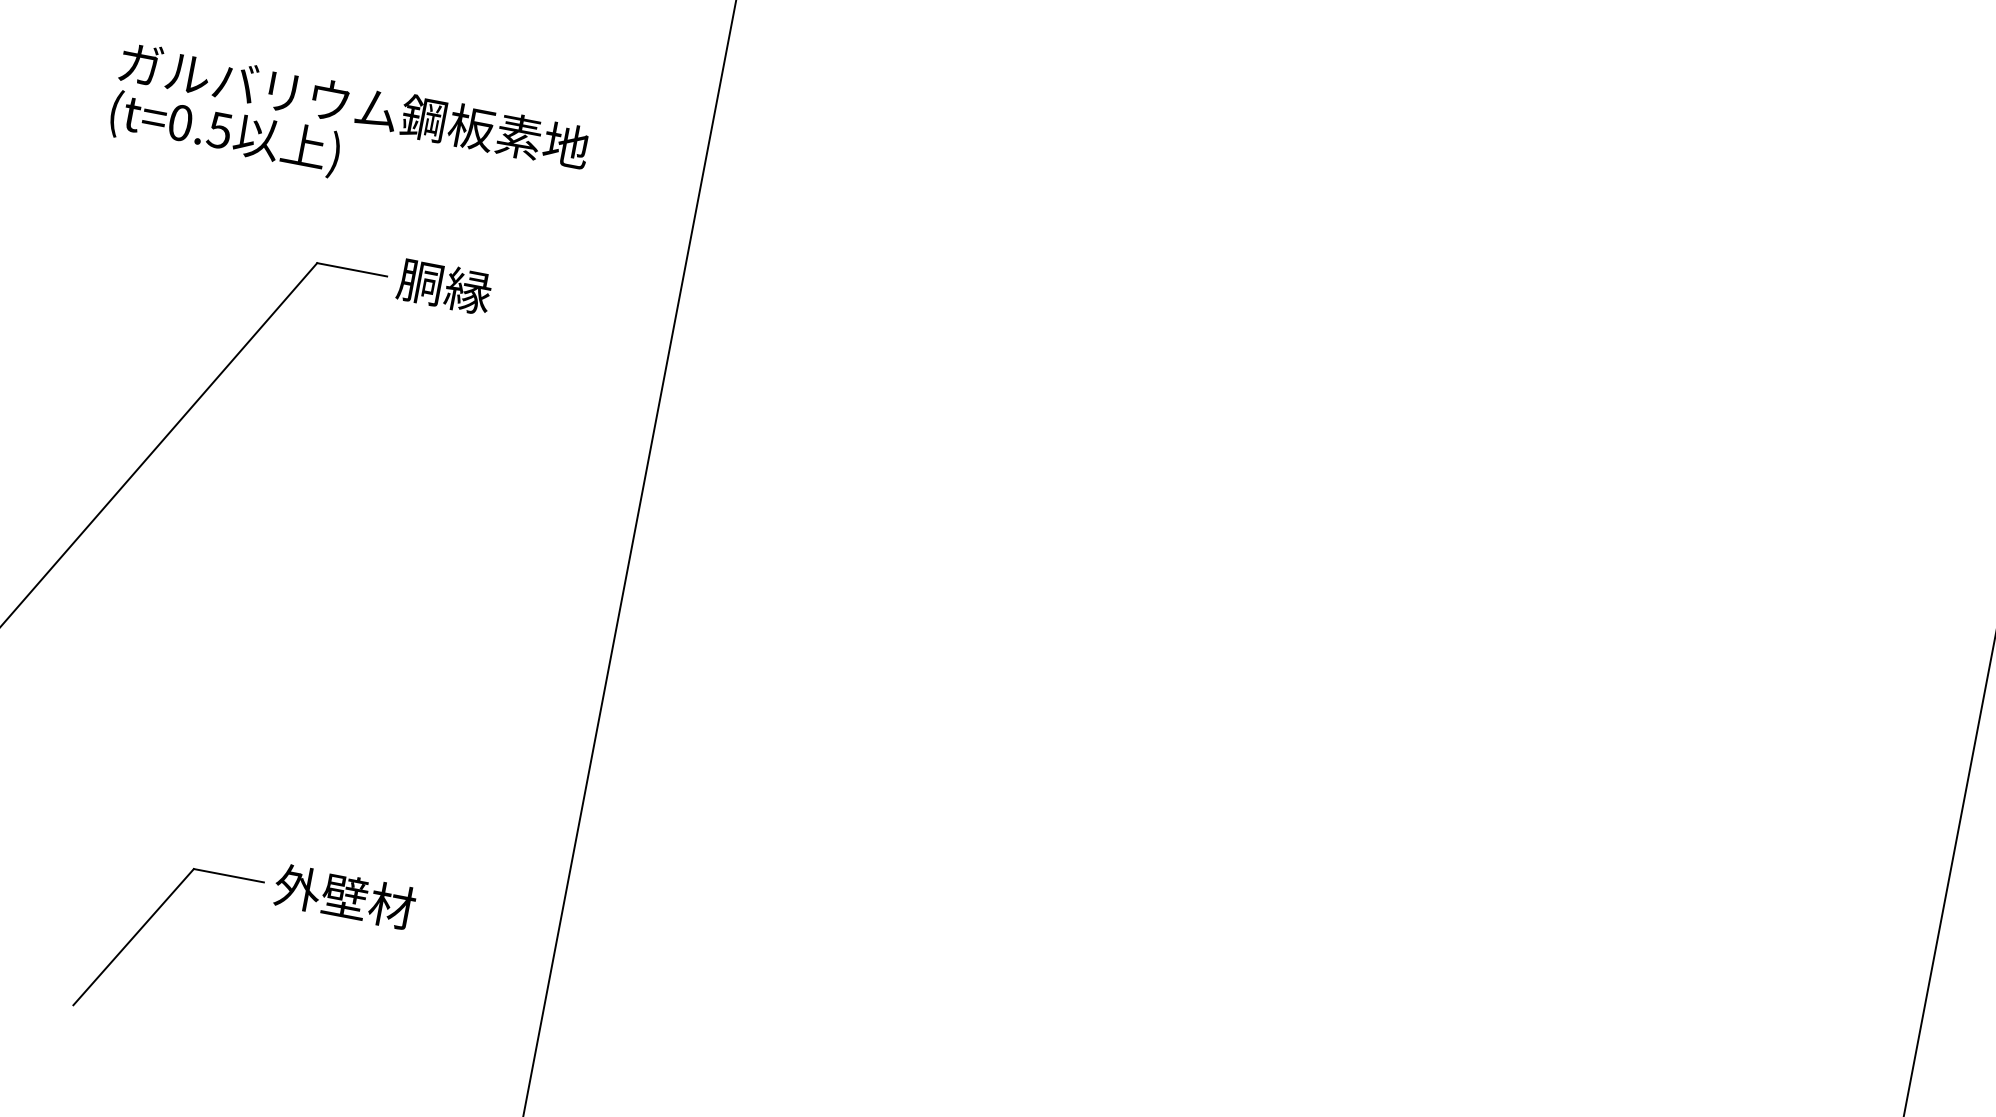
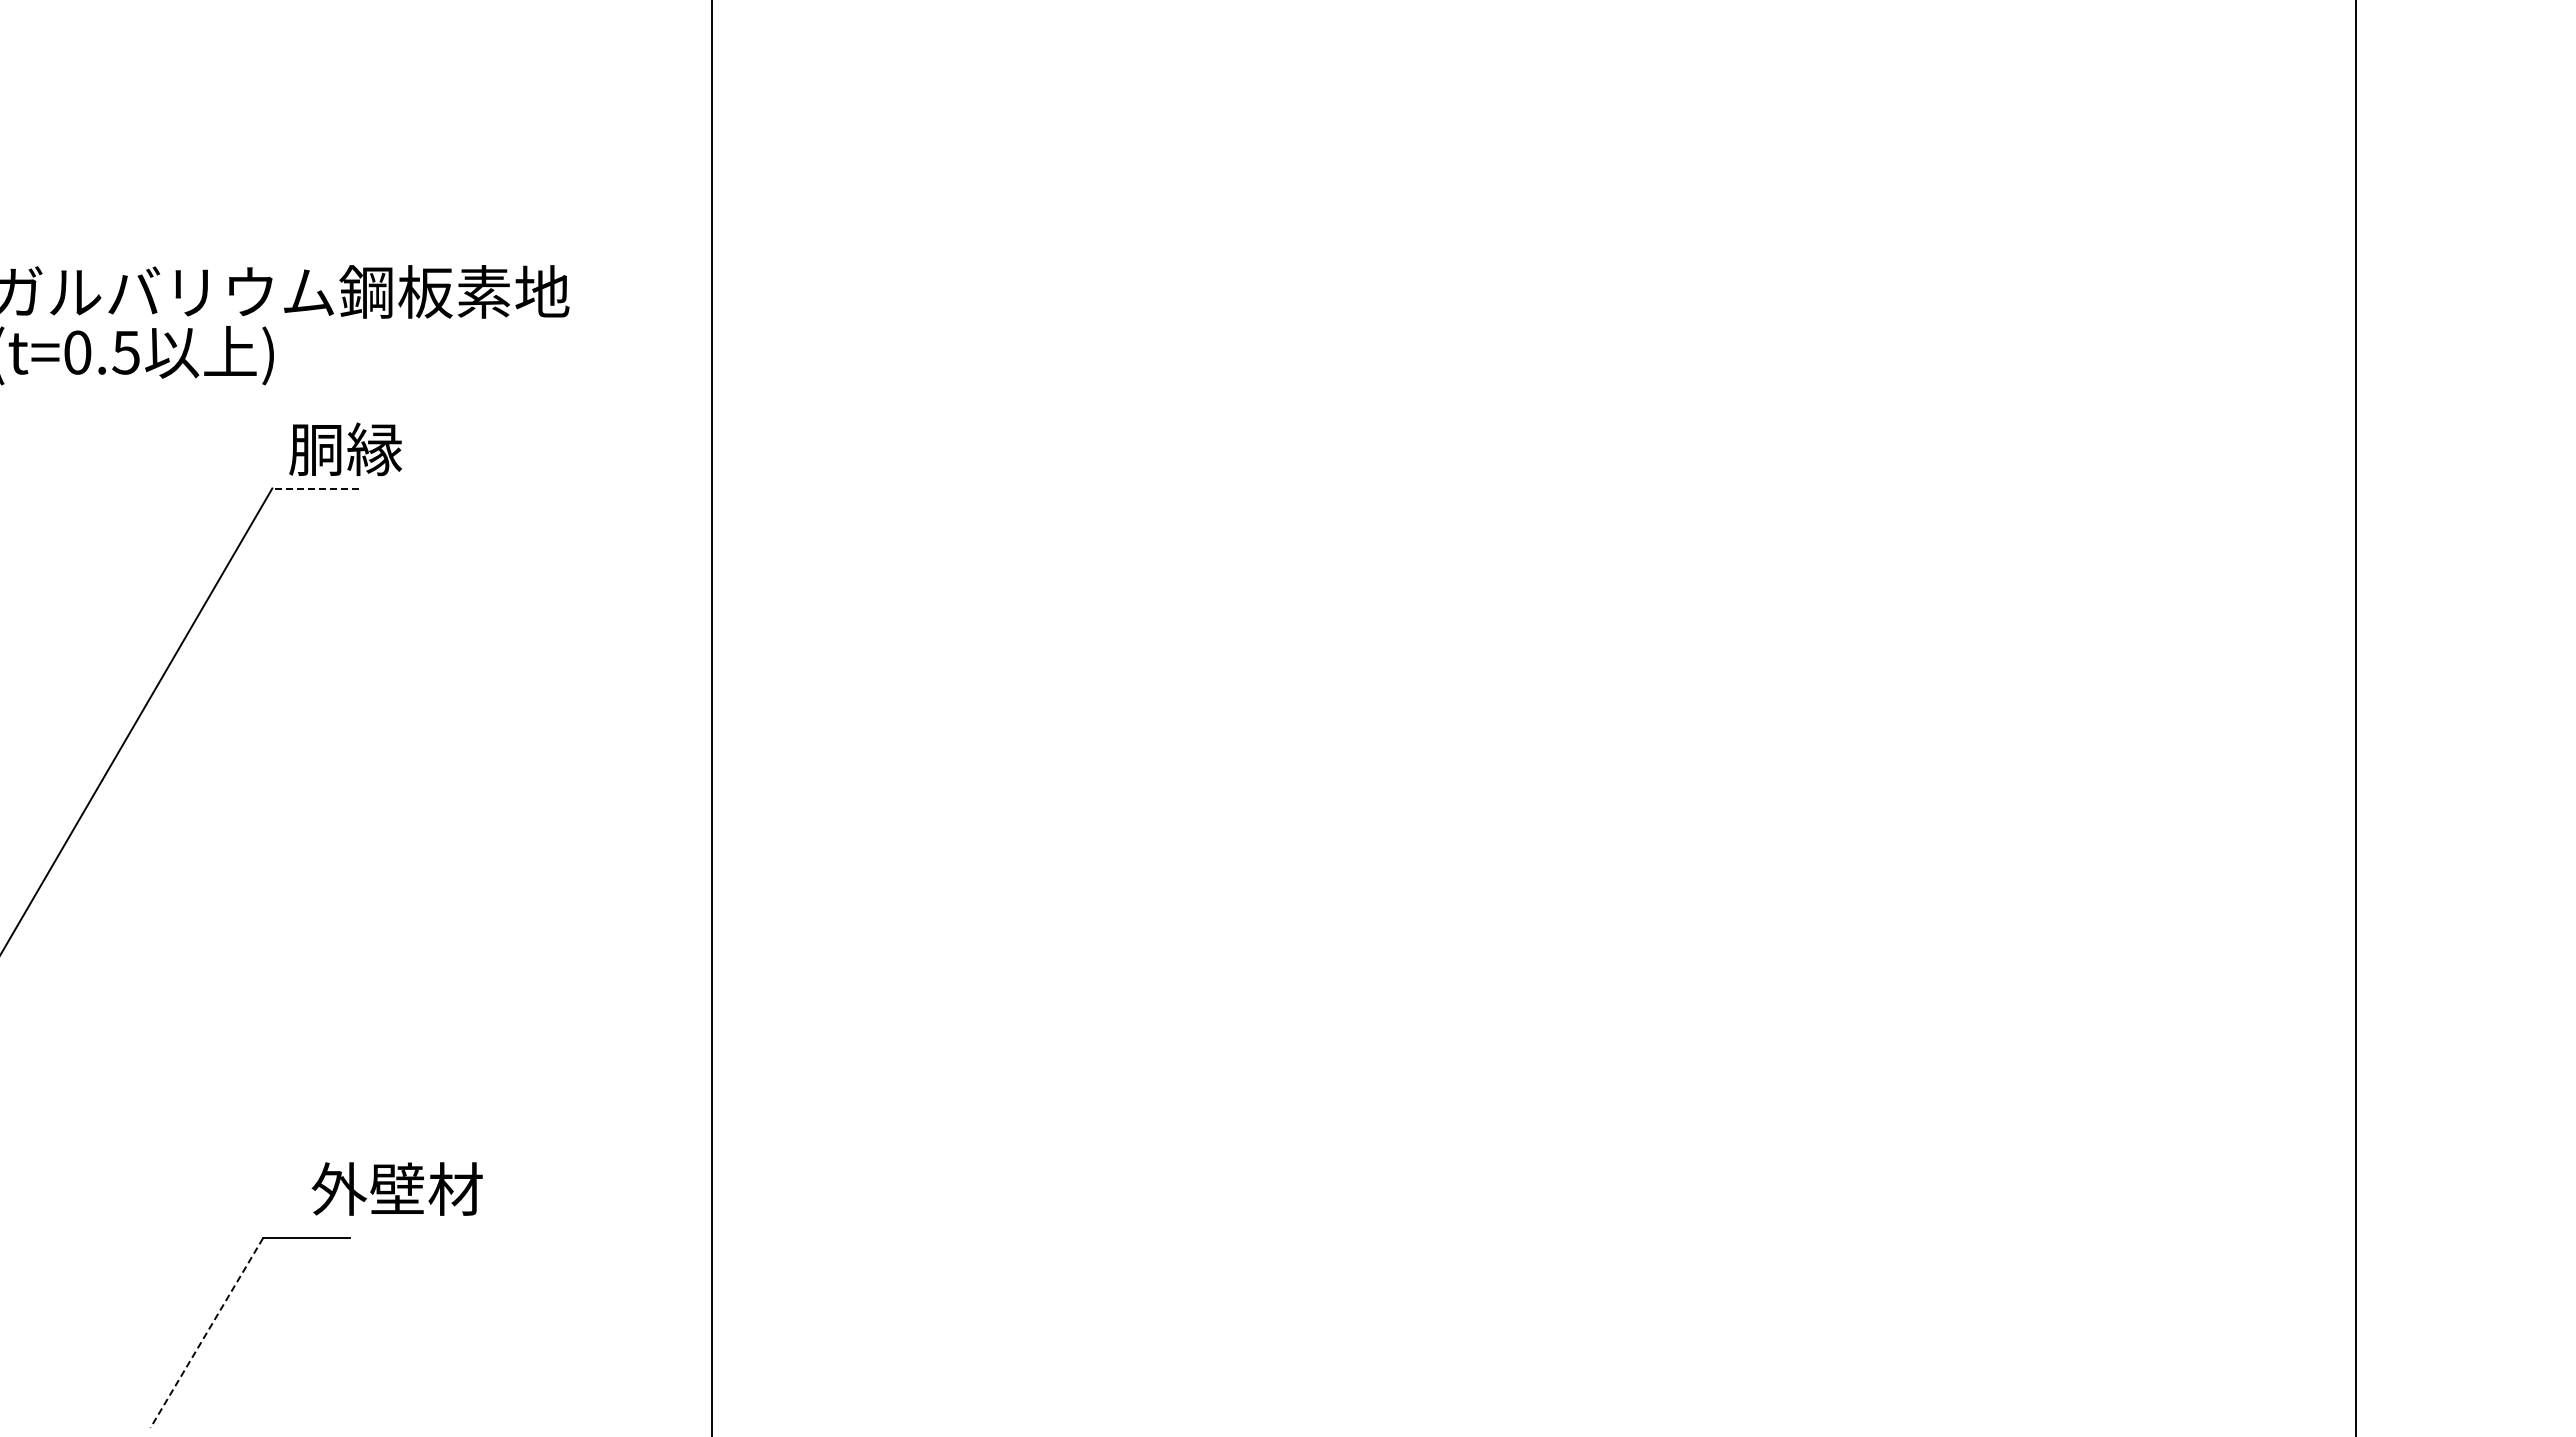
line: (352, 269) -> (315, 488), solid -> dashed
text: (444, 286) -> (345, 449), moved
text: (344, 896) -> (396, 1188), moved
line: (133, 937) -> (206, 1333), solid -> dashed

